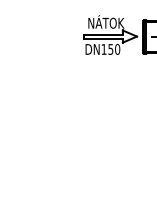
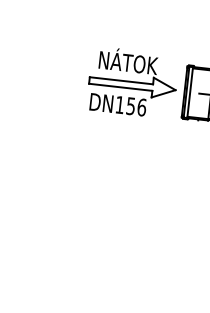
text: (117, 49) -> (141, 107), DN150 -> DN156

